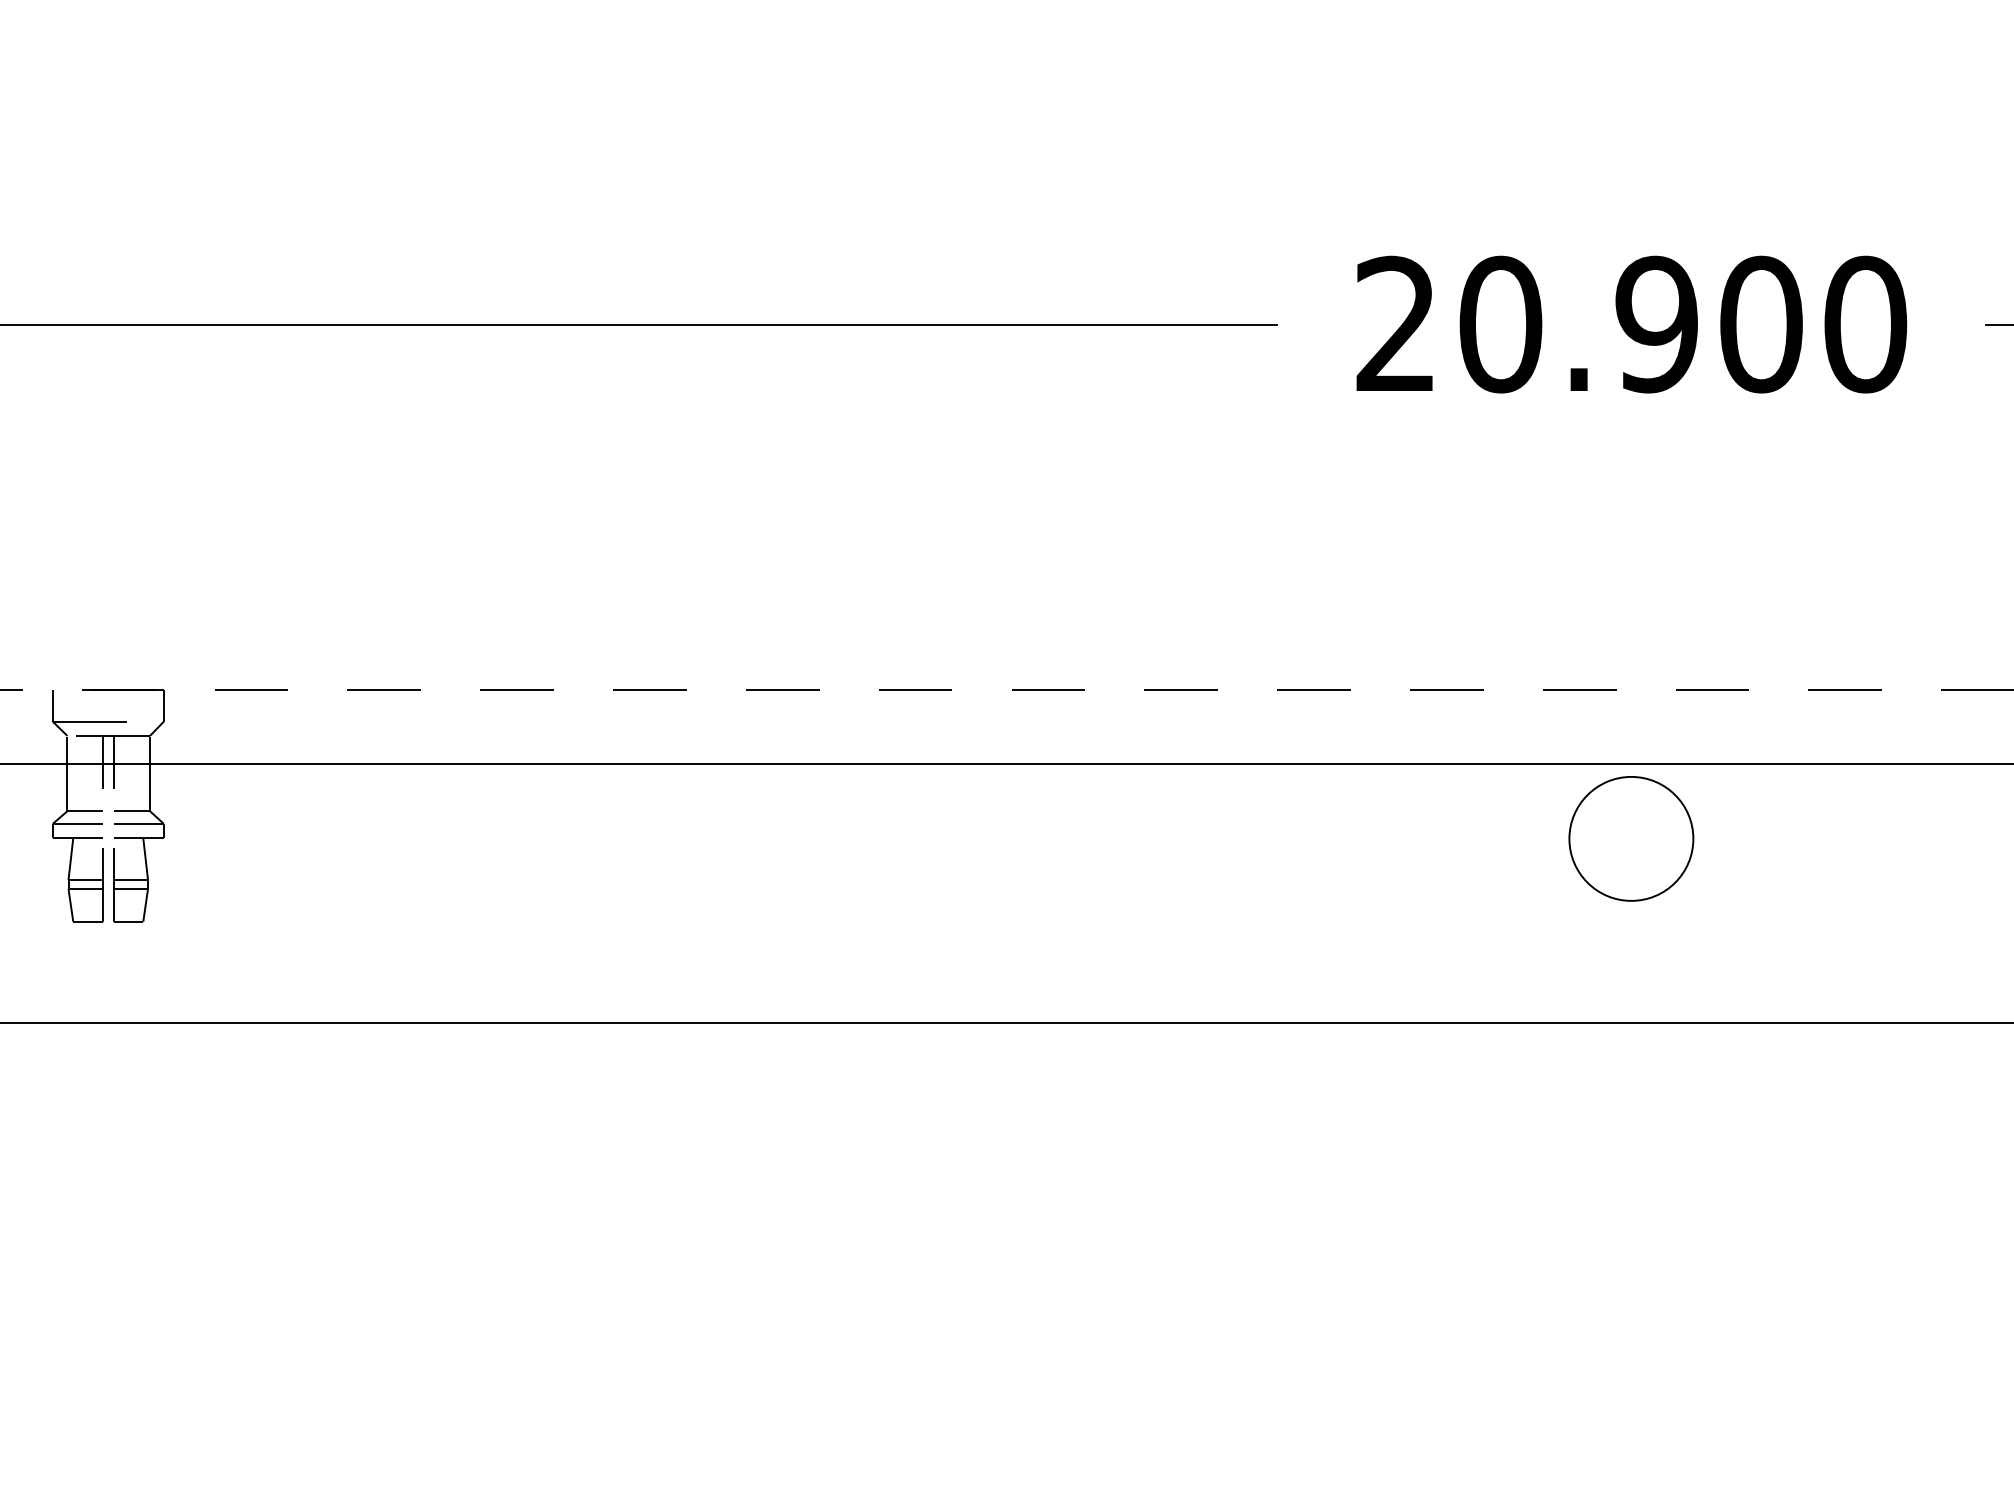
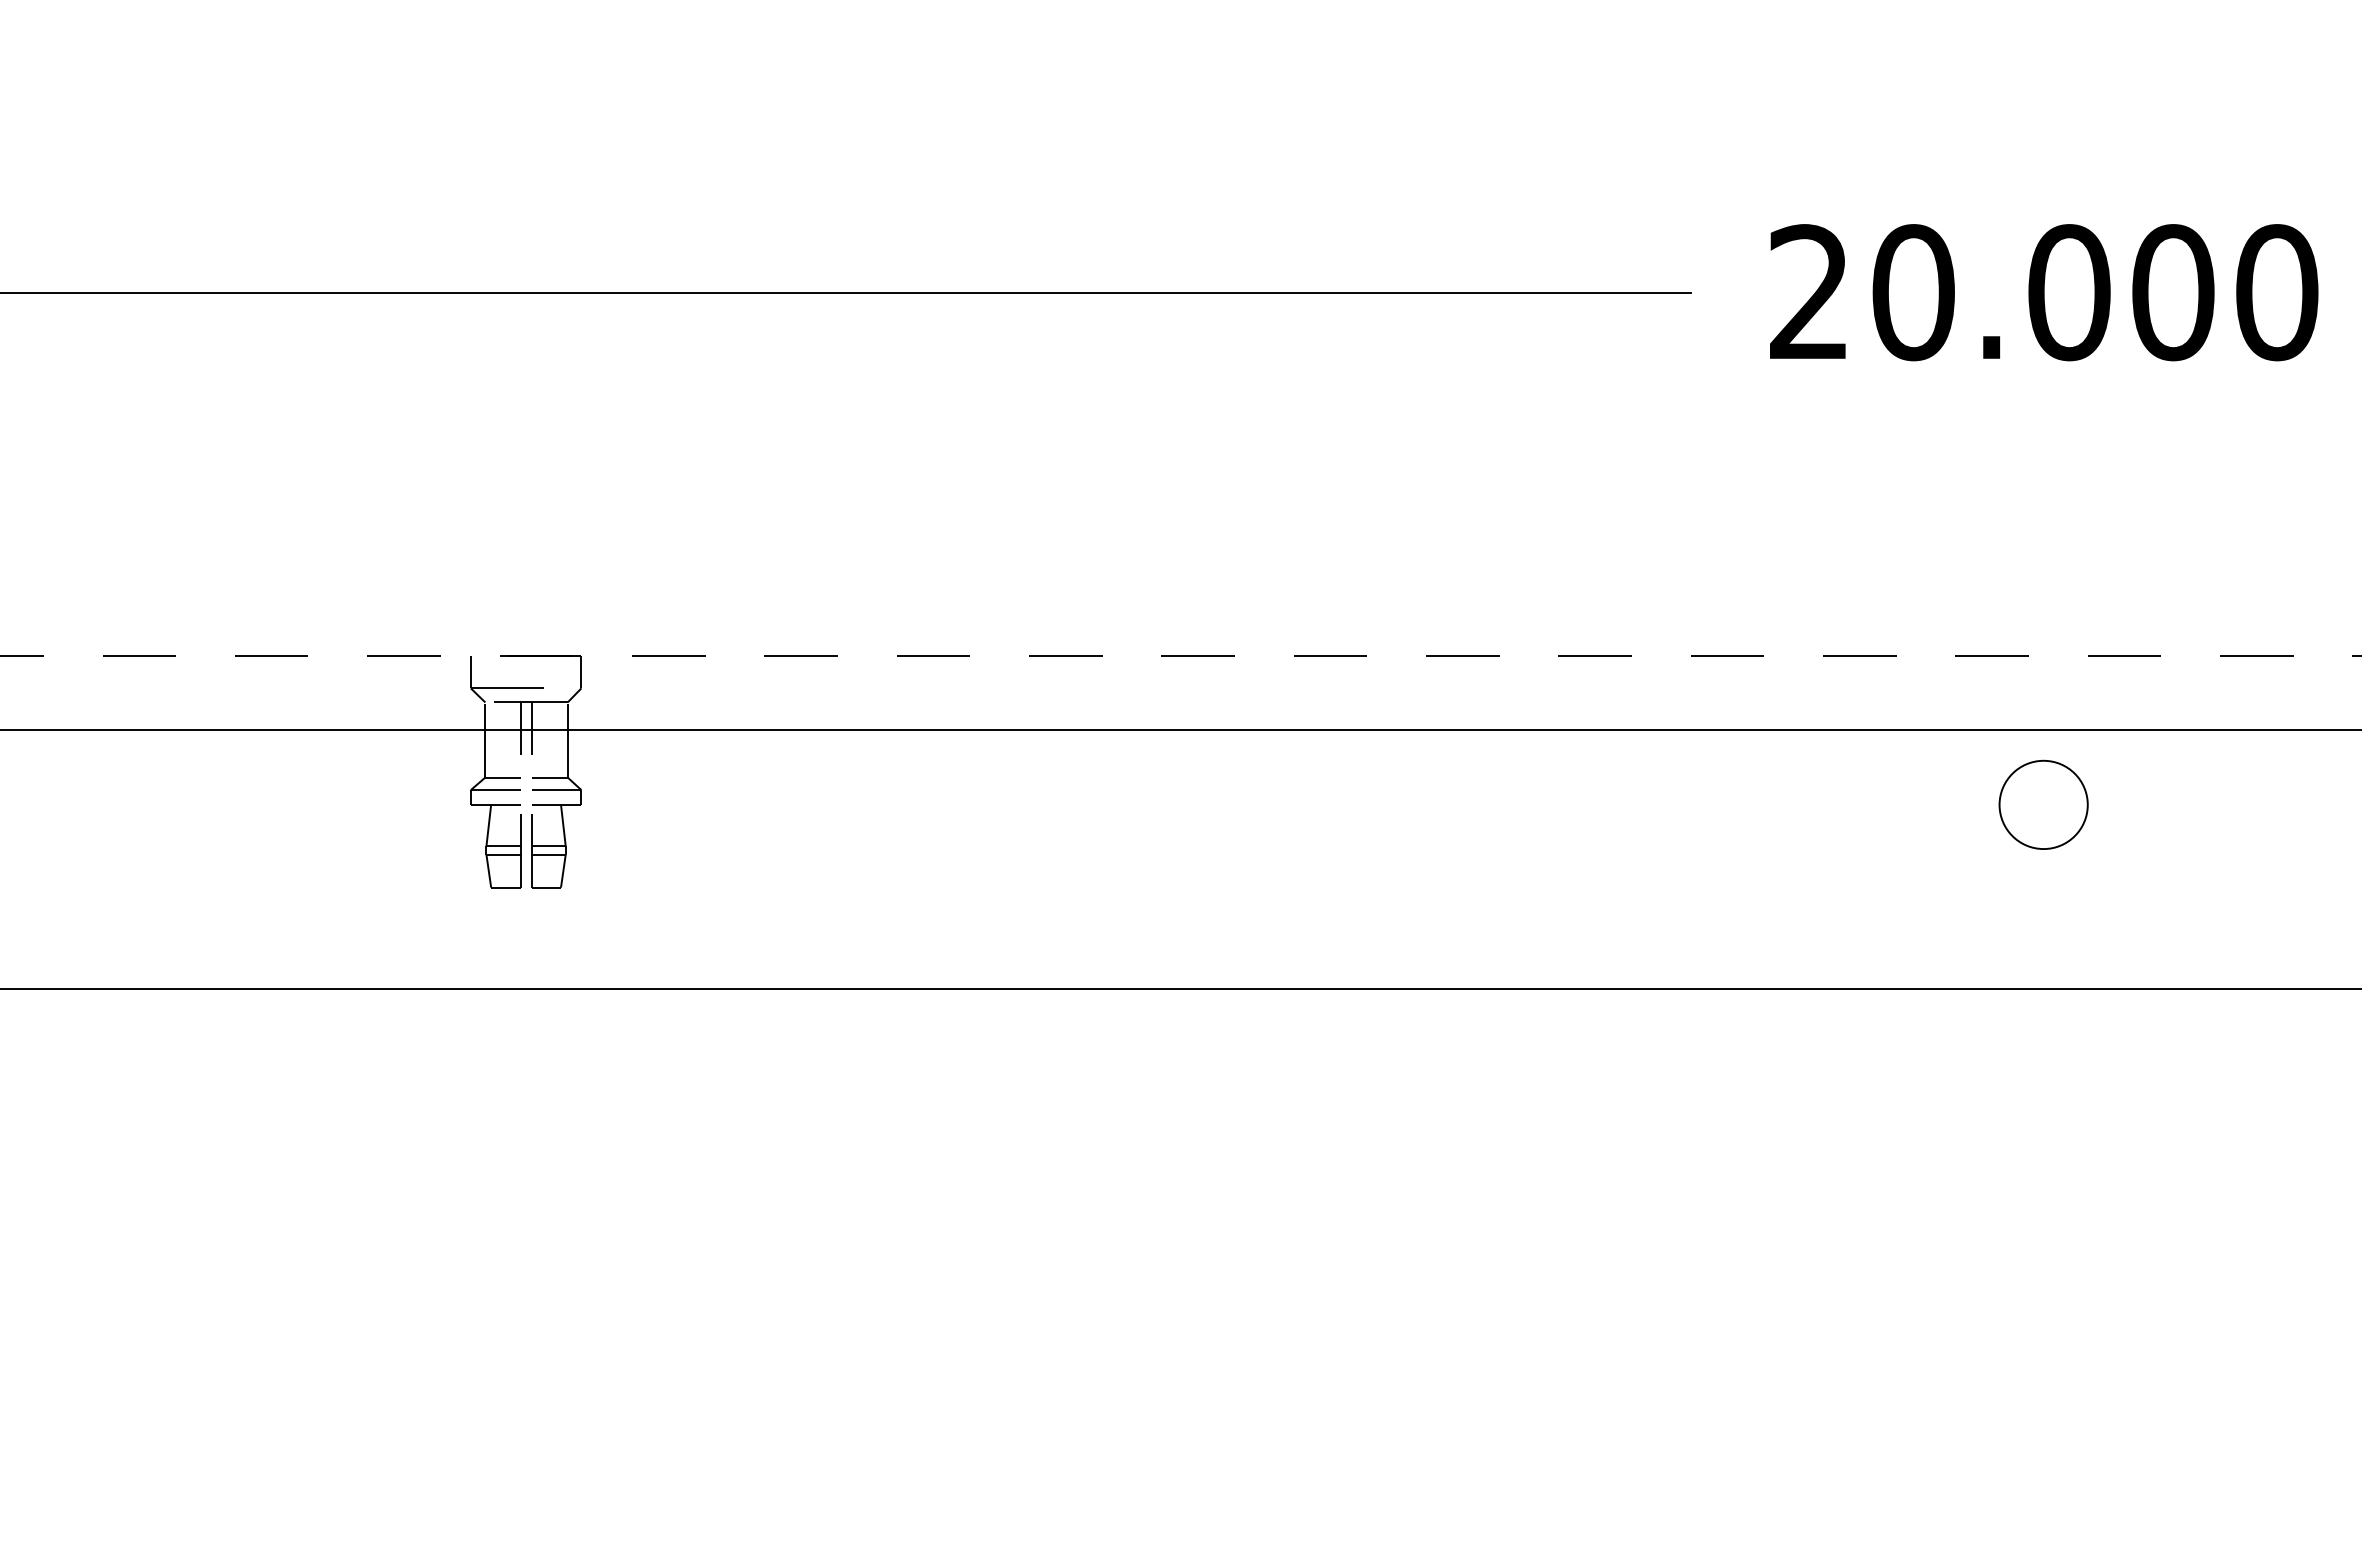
text: (1657, 324) -> (2069, 292), 20.900 -> 20.000
circle: (1631, 838) -> (2043, 804), size x0.71

